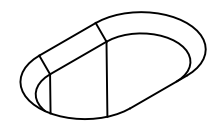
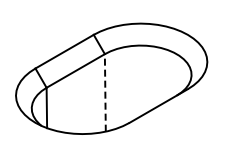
line: (107, 78) -> (105, 92), solid -> dashed

